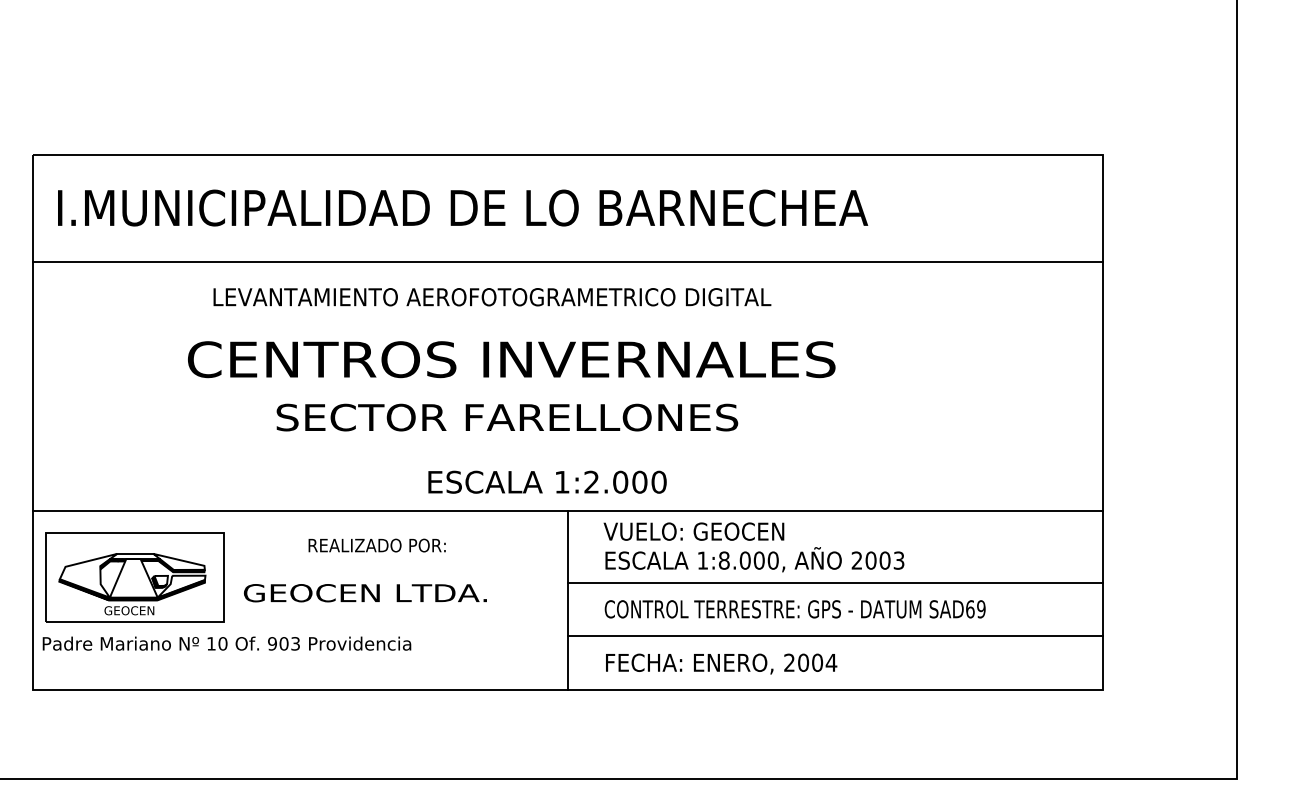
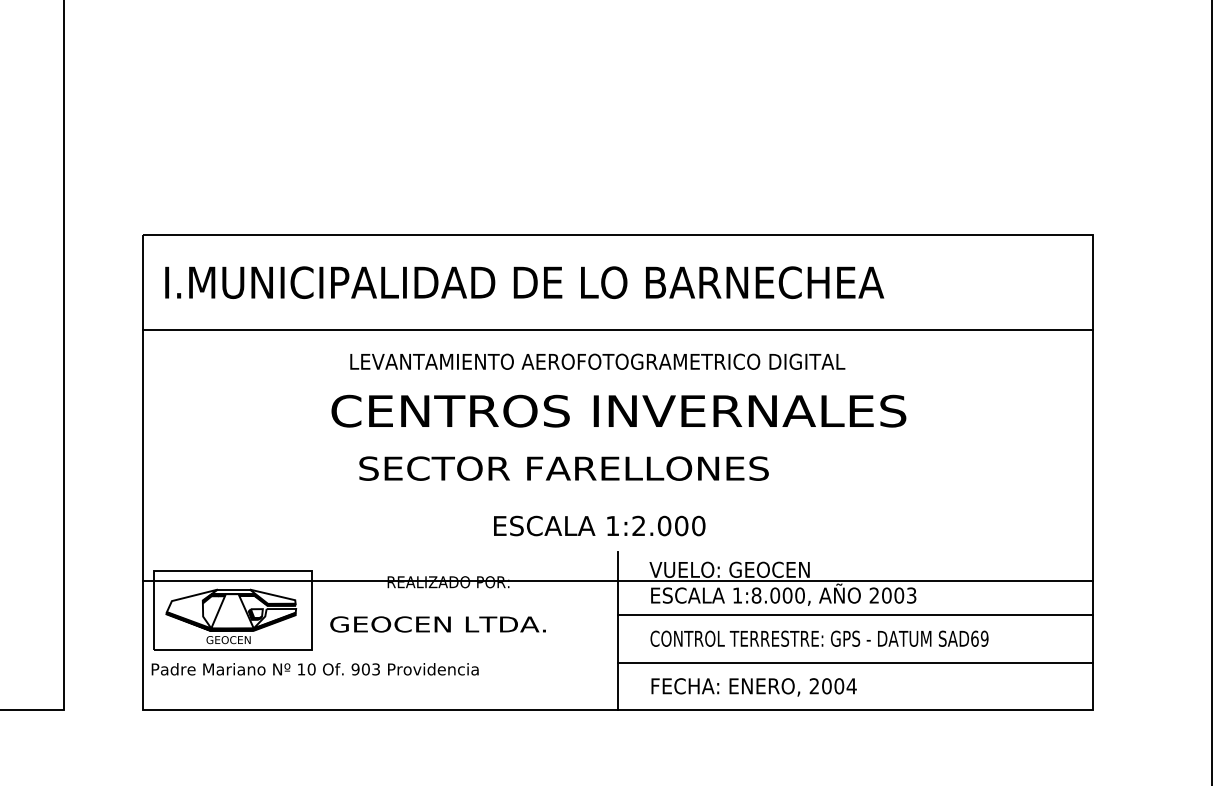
text: (492, 296) -> (597, 361), moved
text: (511, 358) -> (618, 410), moved
line: (567, 510) -> (617, 580), moved

